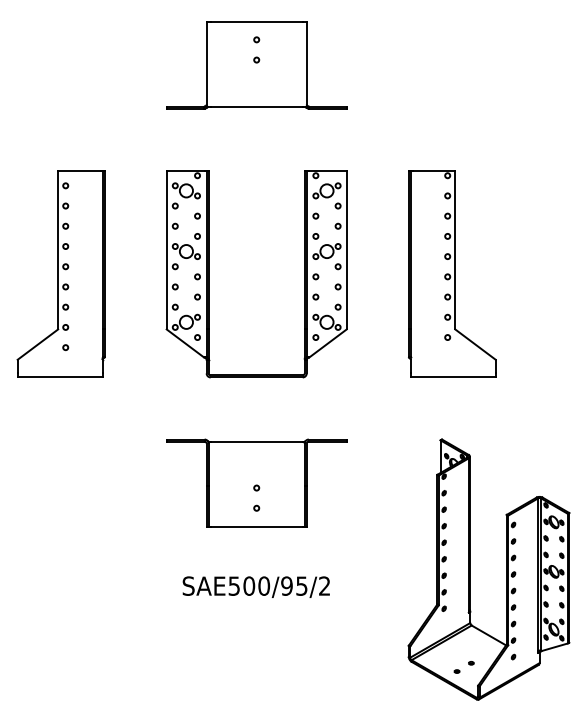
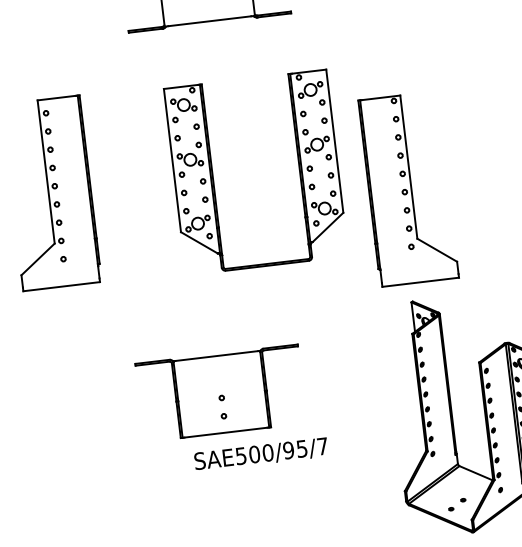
part: (452, 273) -> (408, 188), moved
part: (209, 274) -> (213, 178), moved
part: (256, 482) -> (221, 392), moved
text: (324, 585) -> (322, 445), SAE500/95/2 -> SAE500/95/7

